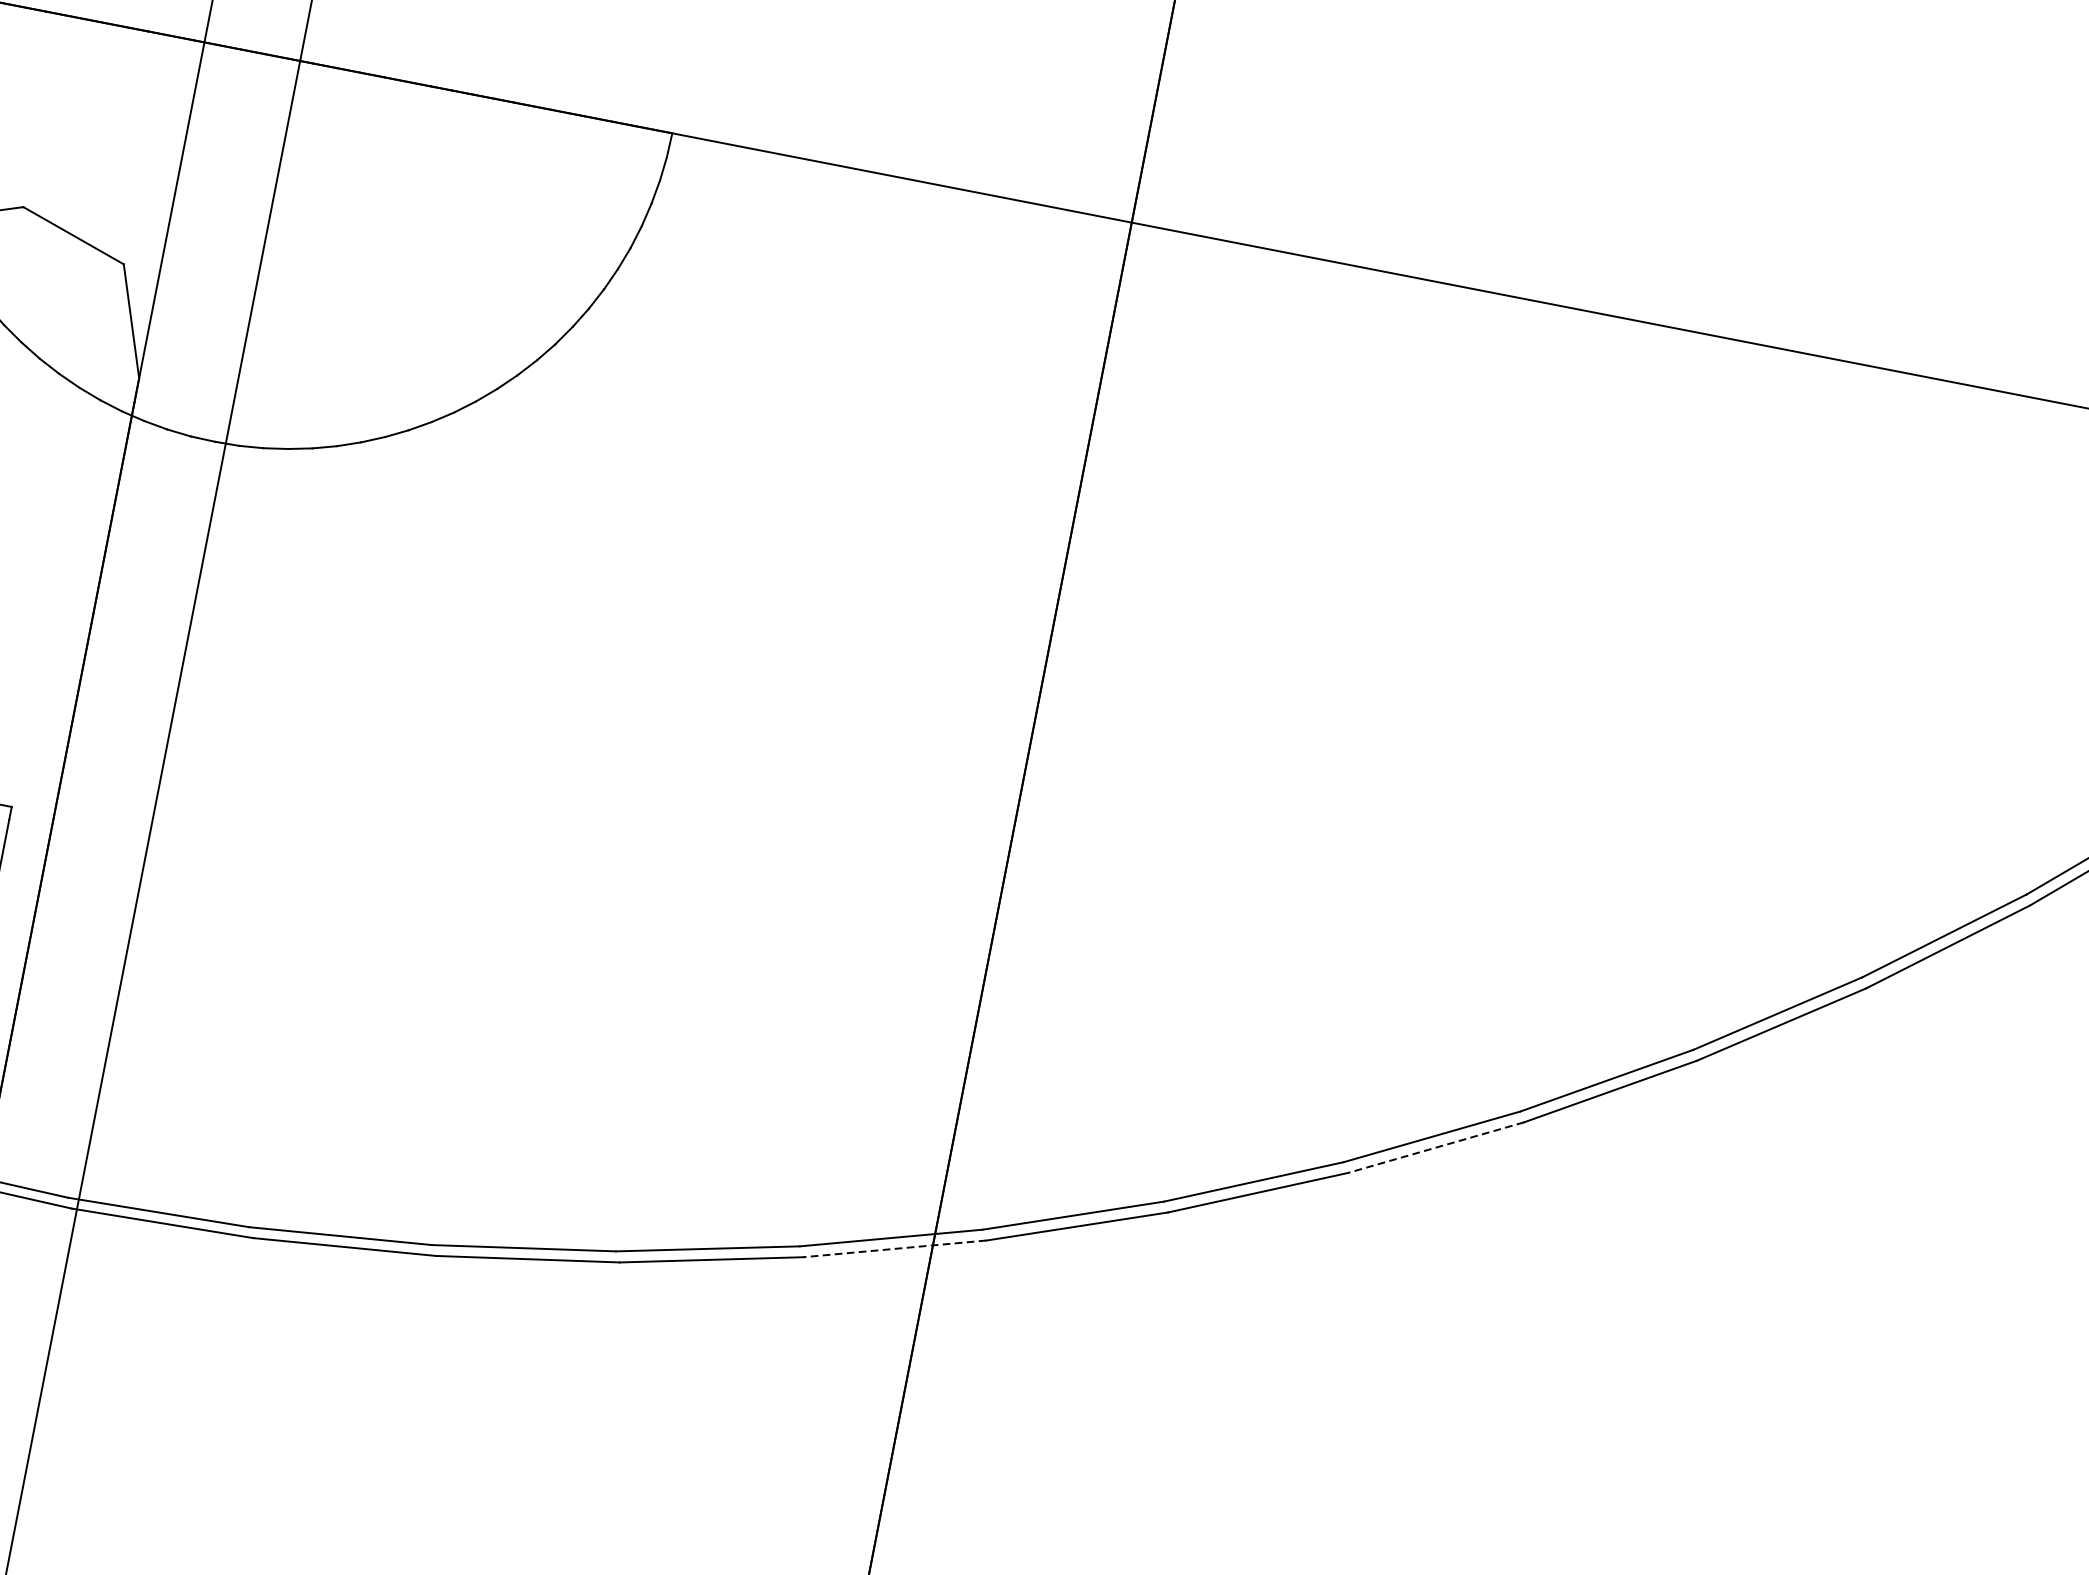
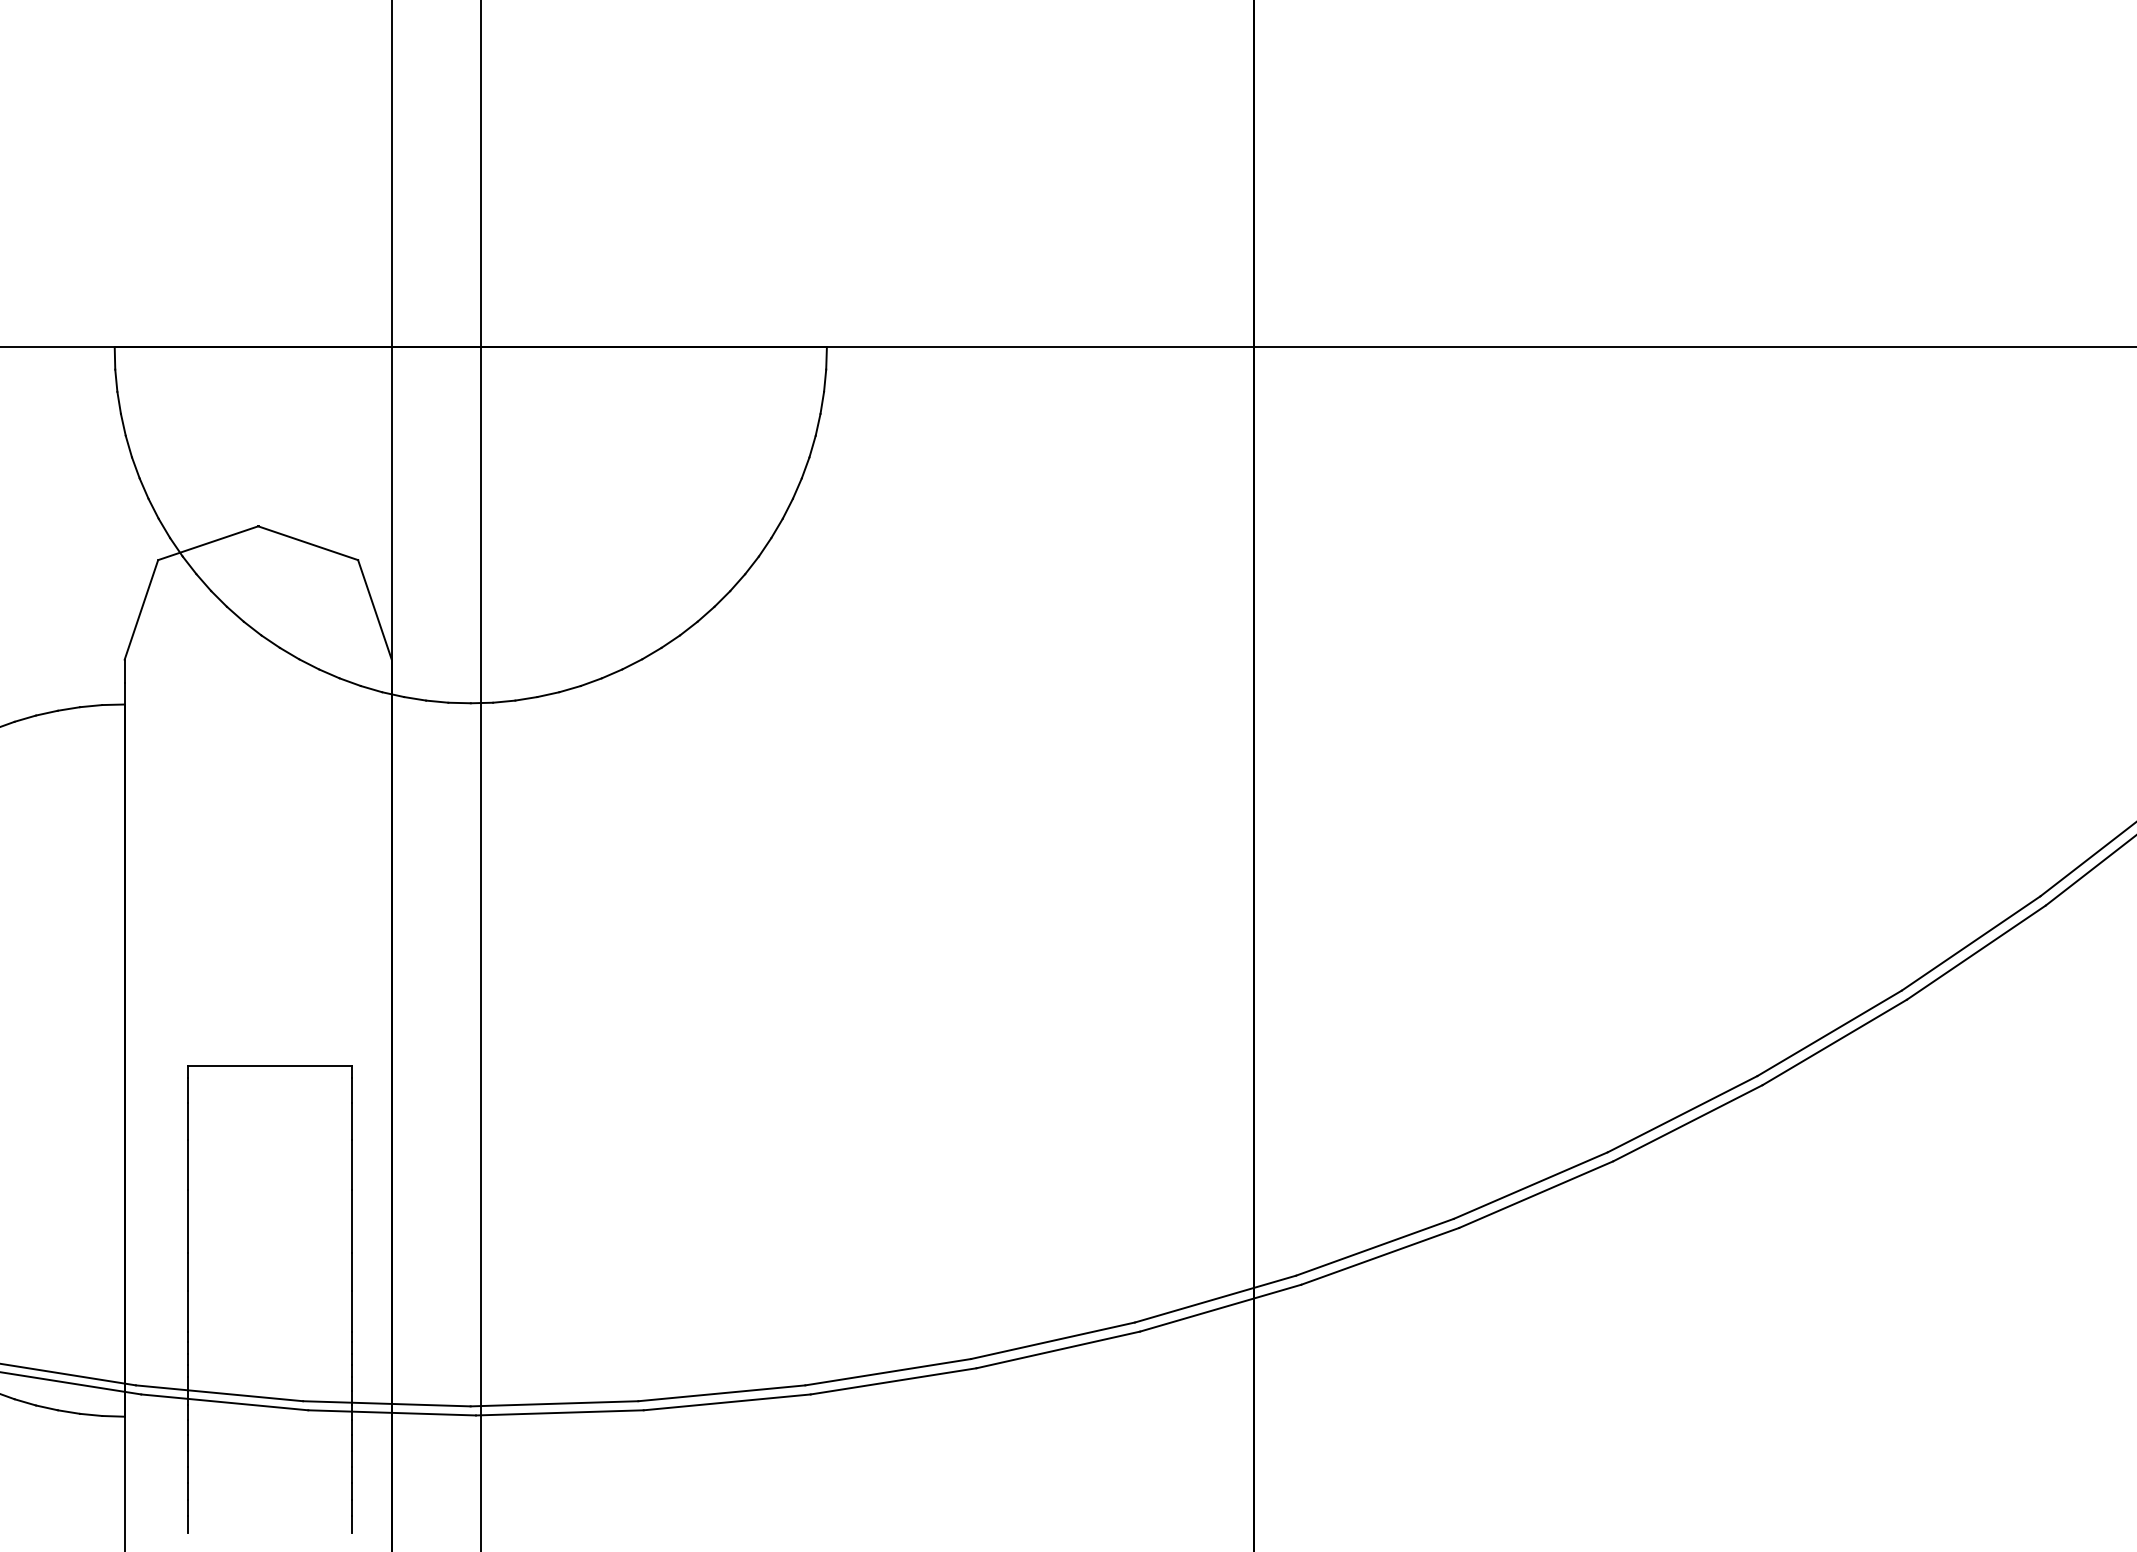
line: (1435, 1147) -> (1687, 1123), dashed -> solid
line: (894, 1249) -> (1220, 1308), dashed -> solid

